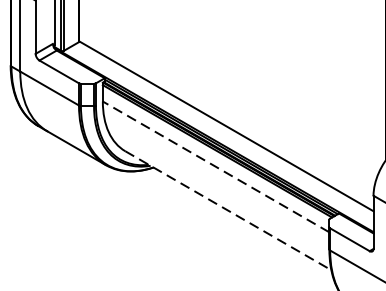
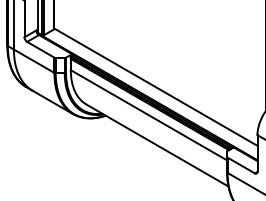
line: (215, 167) -> (148, 115), dashed -> solid
line: (228, 210) -> (157, 145), dashed -> solid

